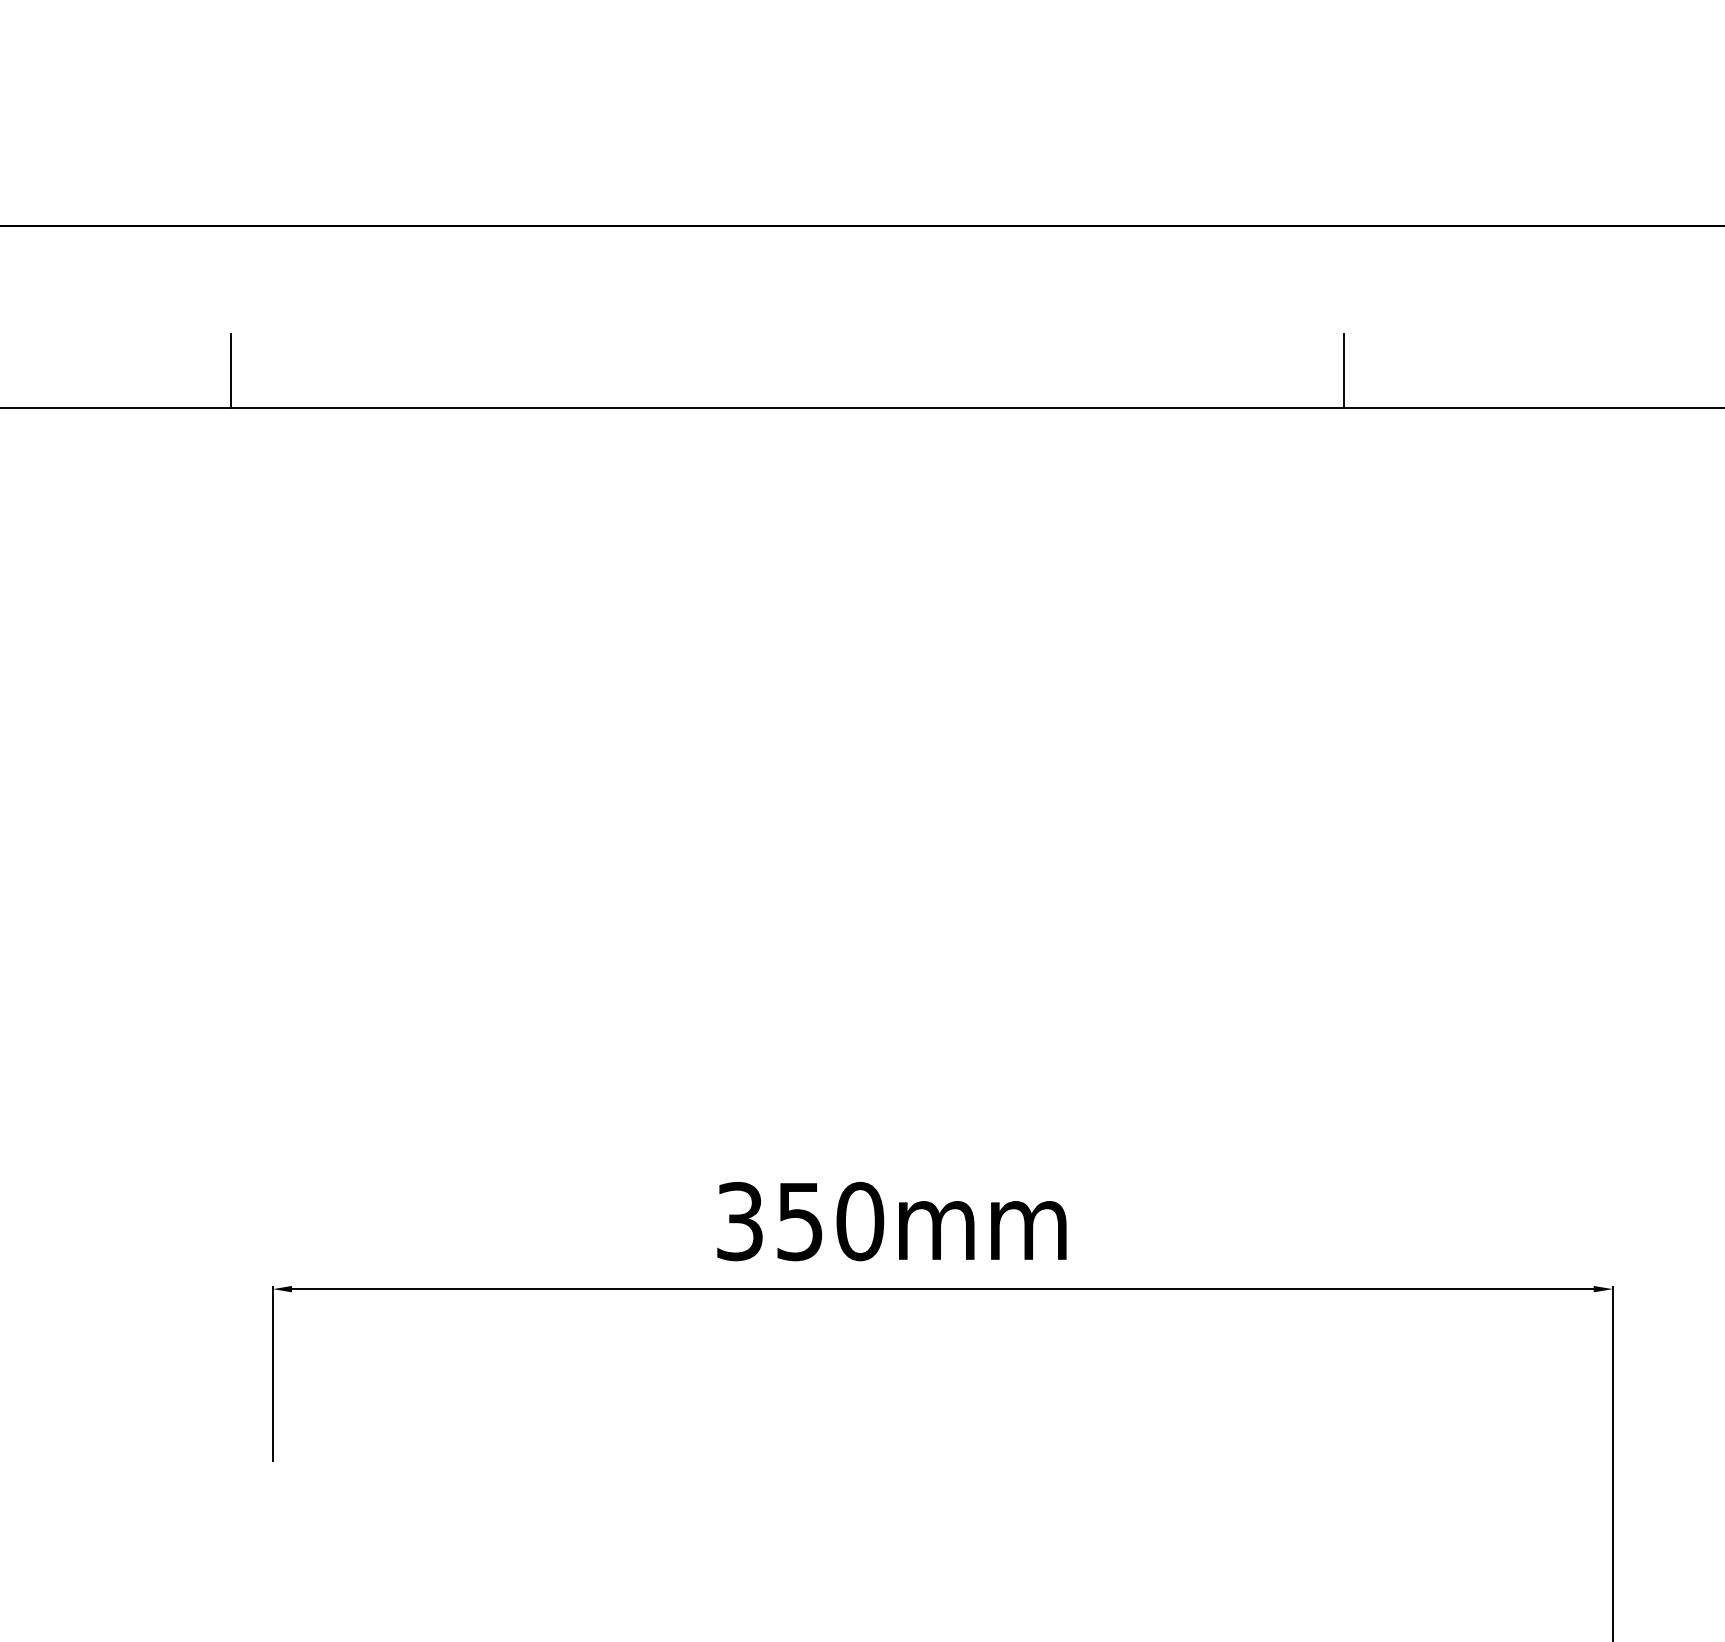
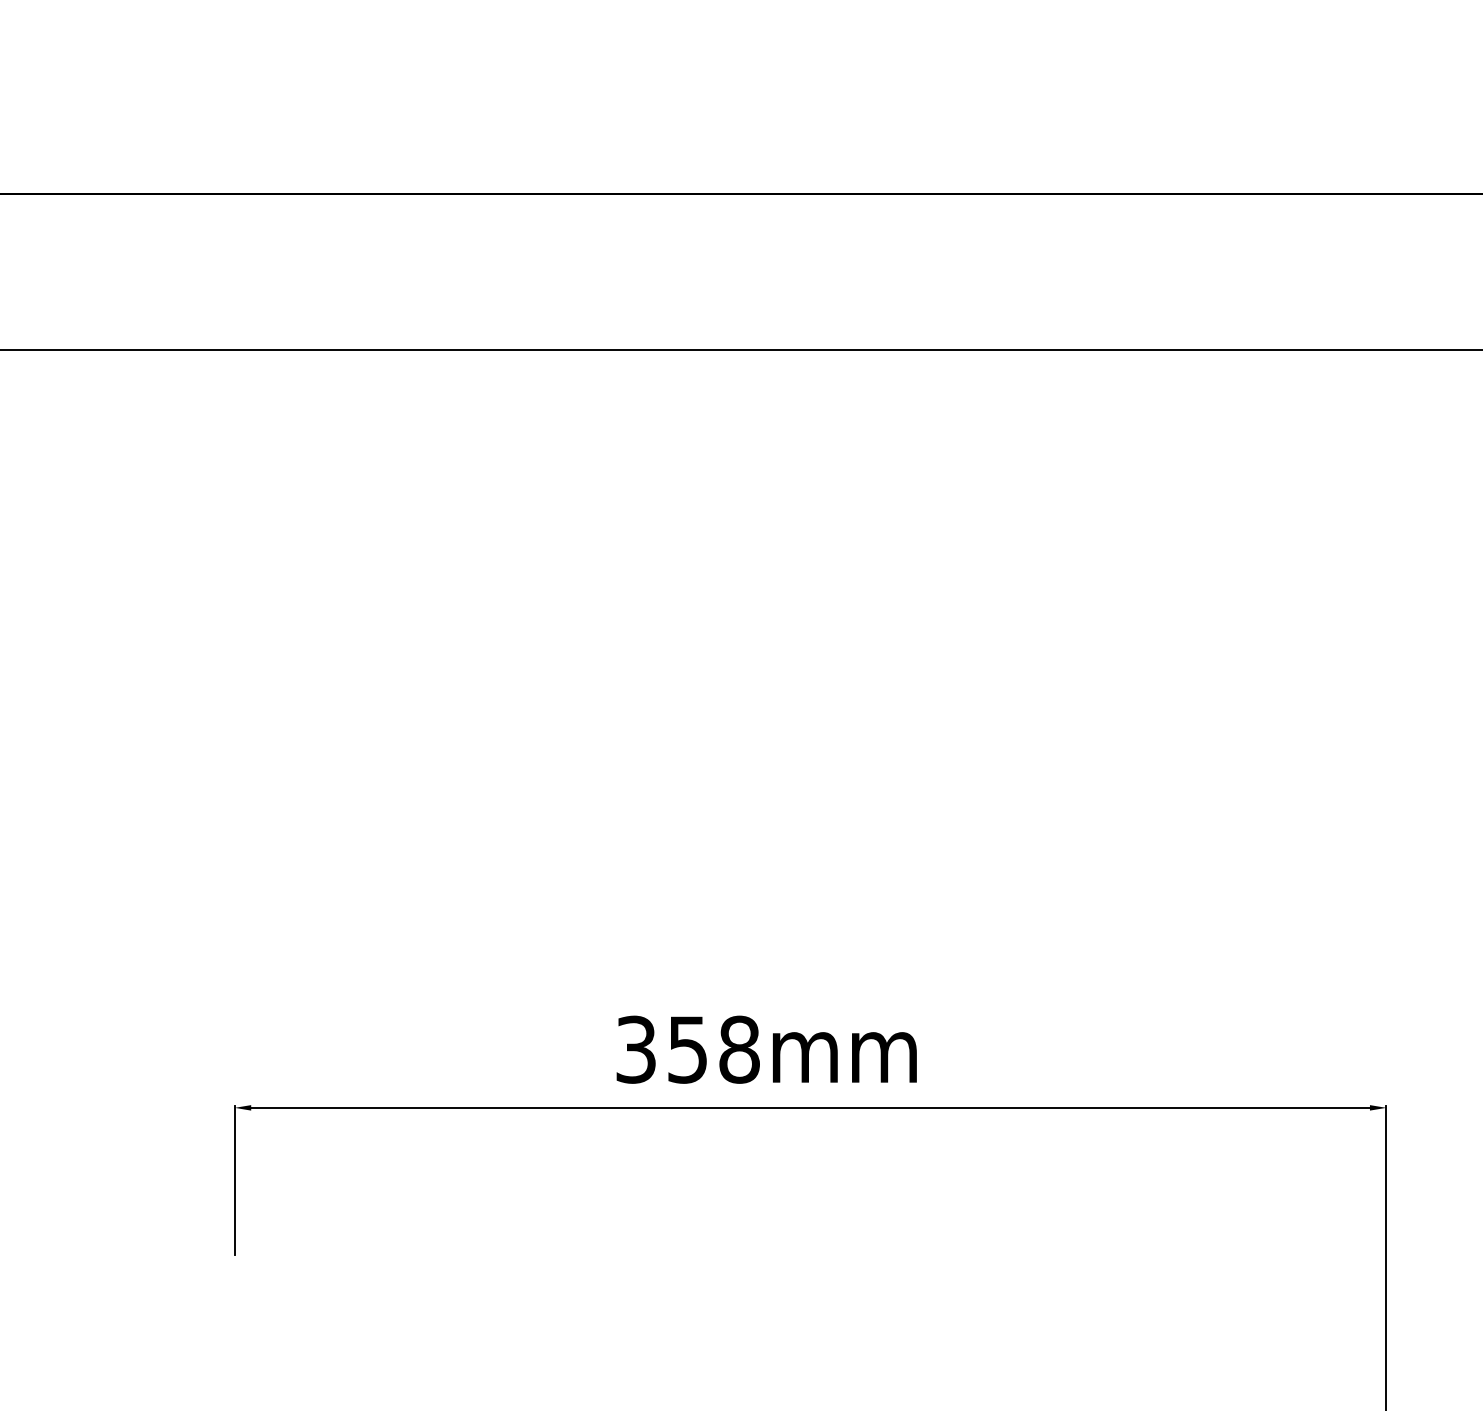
line: (230, 370) -> (198, 318), removed
line: (1344, 370) -> (1155, 318), removed
text: (860, 1221) -> (739, 1049), 350mm -> 358mm

